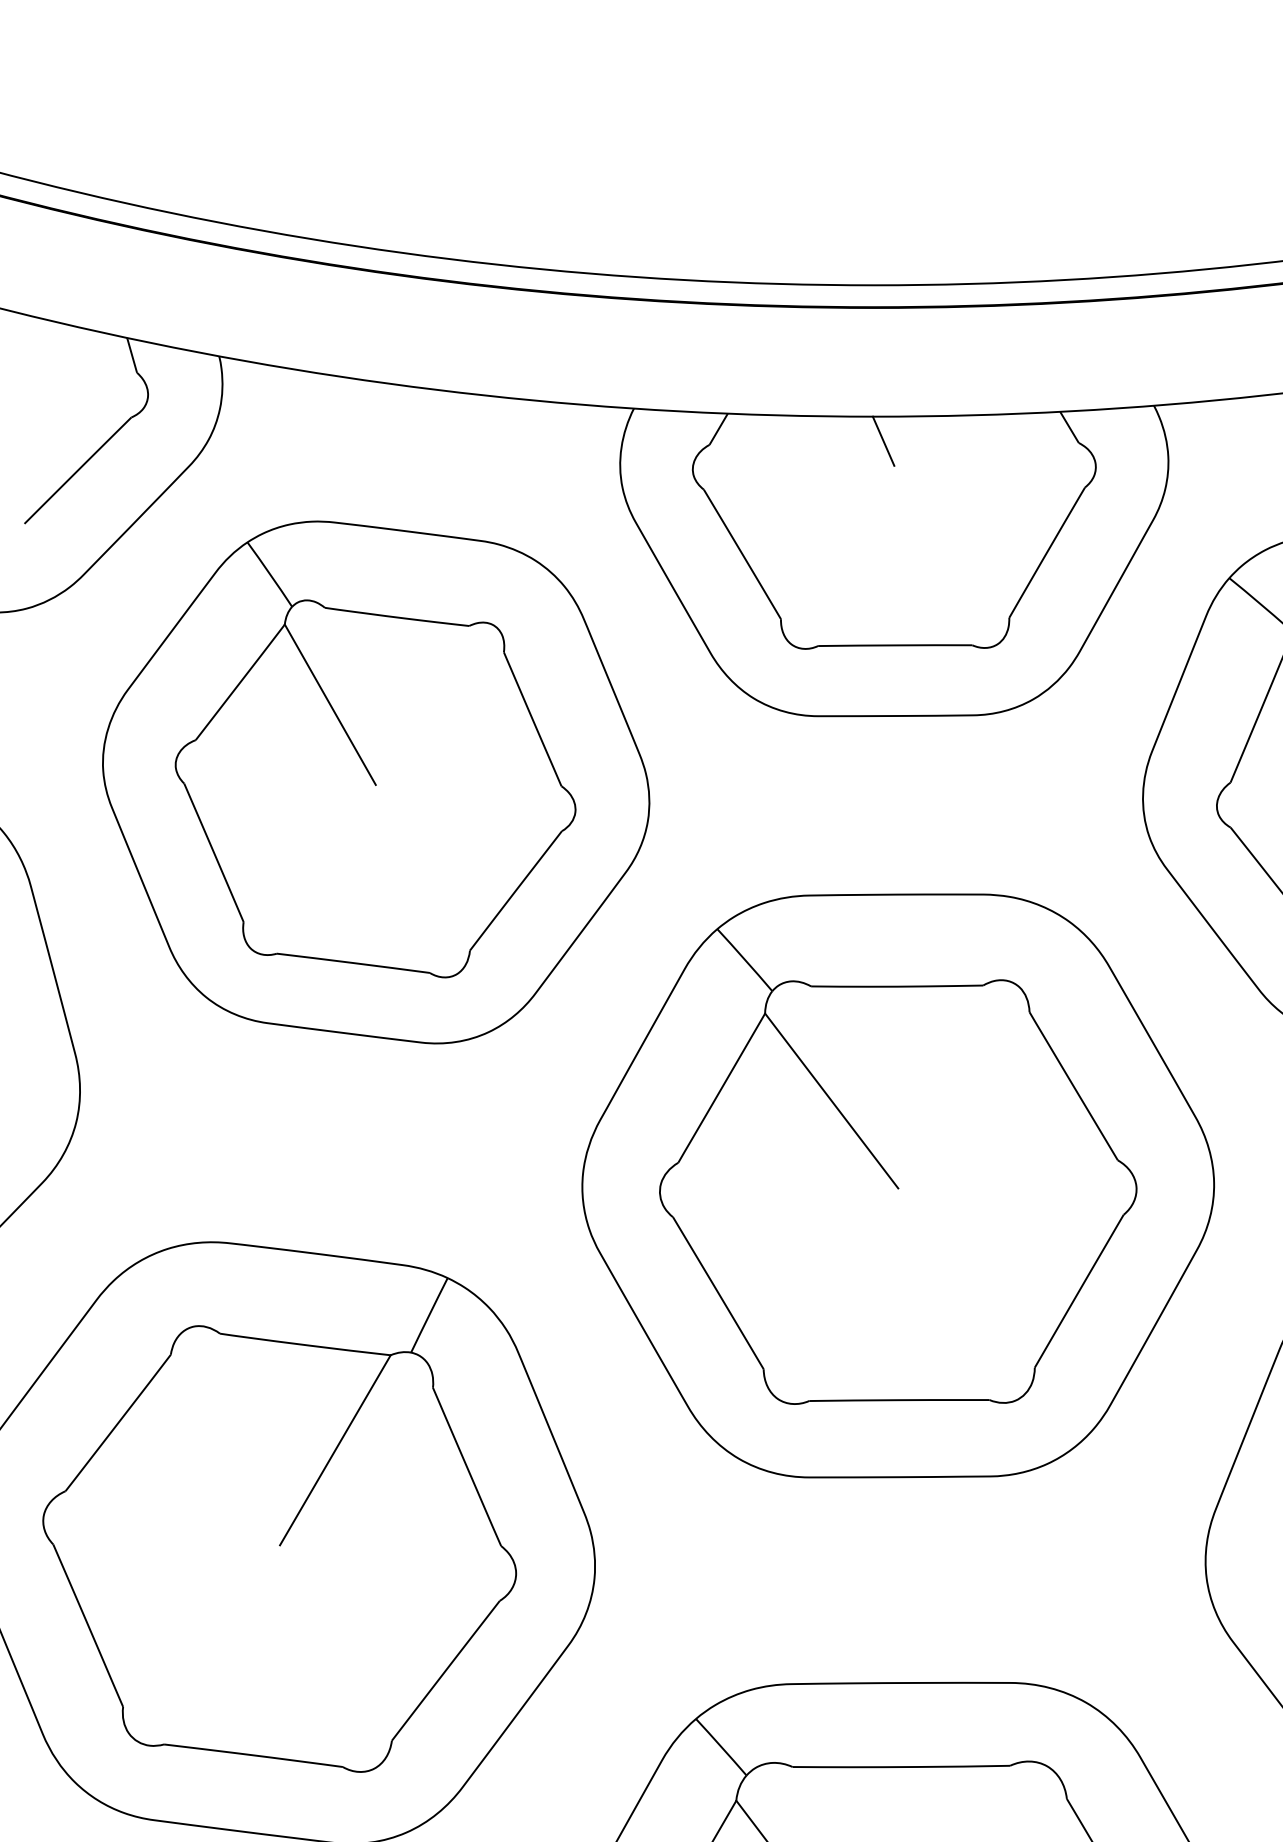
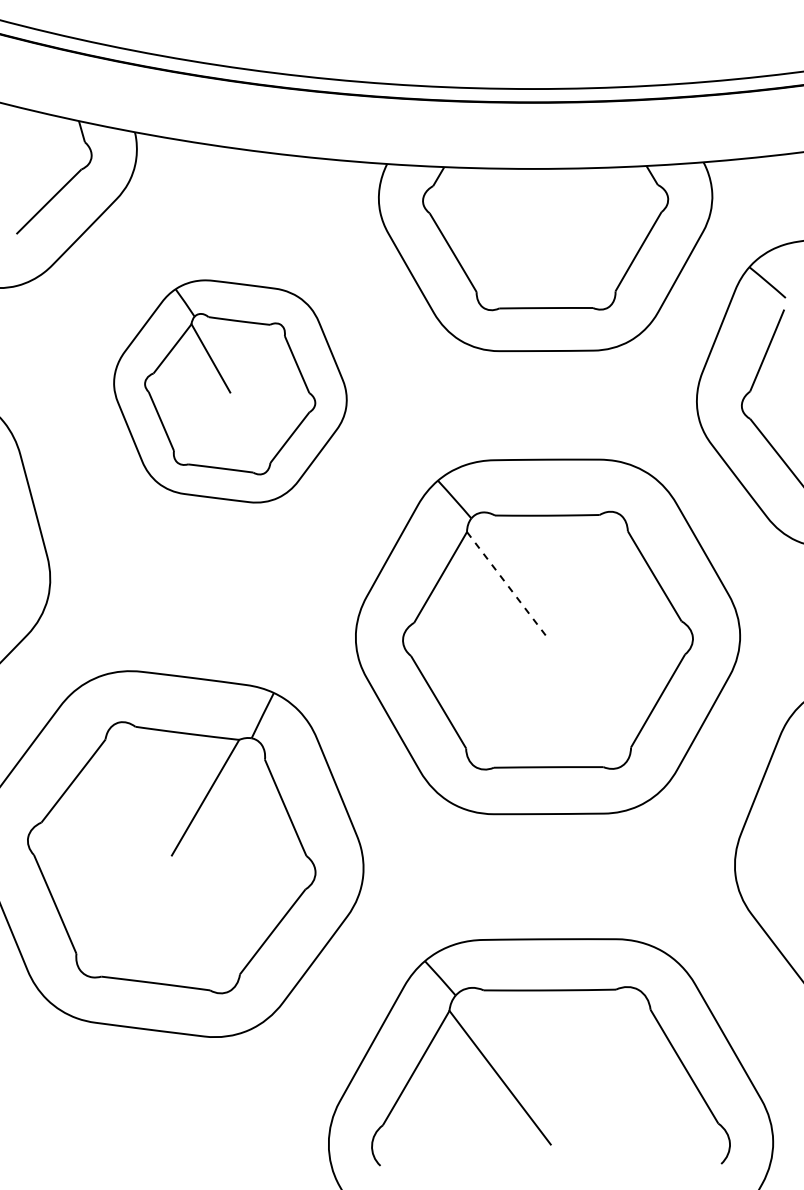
line: (882, 440) -> (538, 183), removed
part: (376, 782) -> (230, 391), size x0.7
line: (831, 1101) -> (507, 585), solid -> dashed

